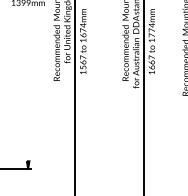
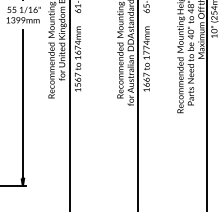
line: (27, 86) -> (22, 103), added

